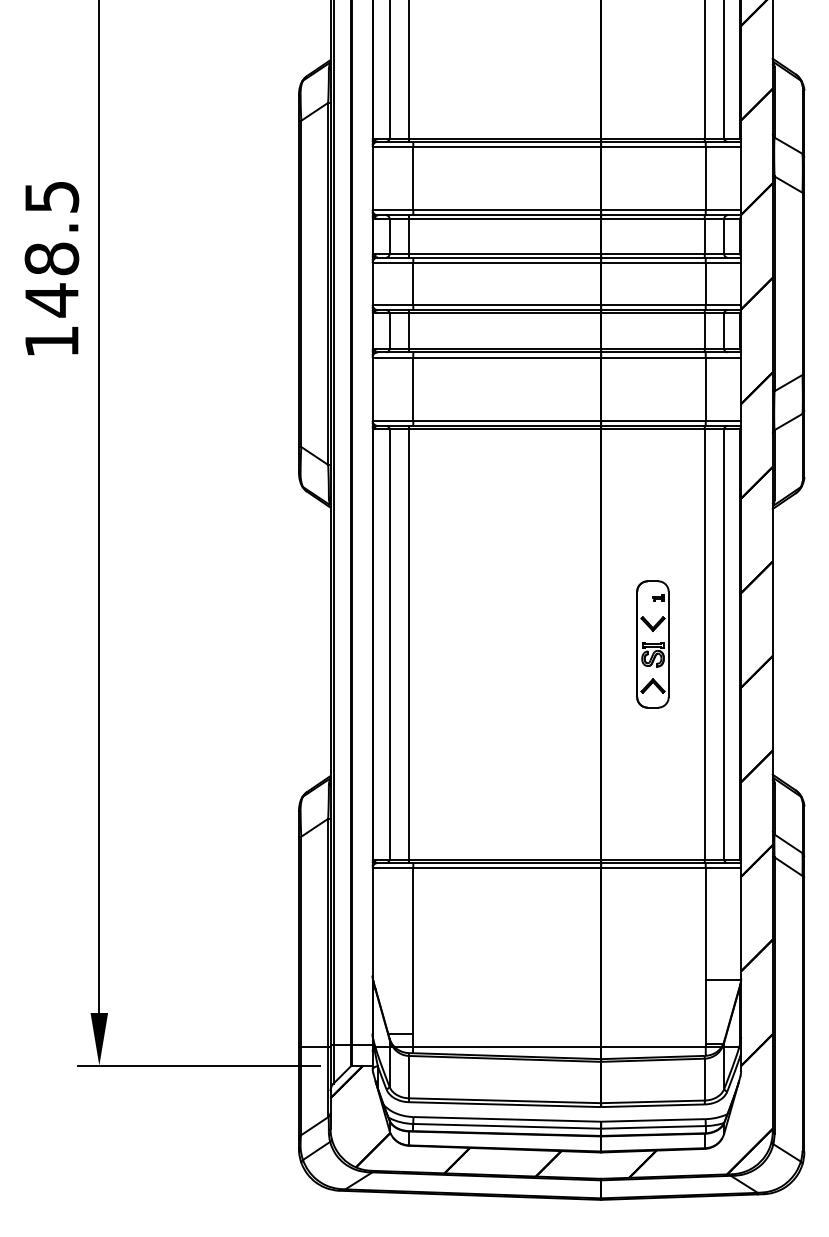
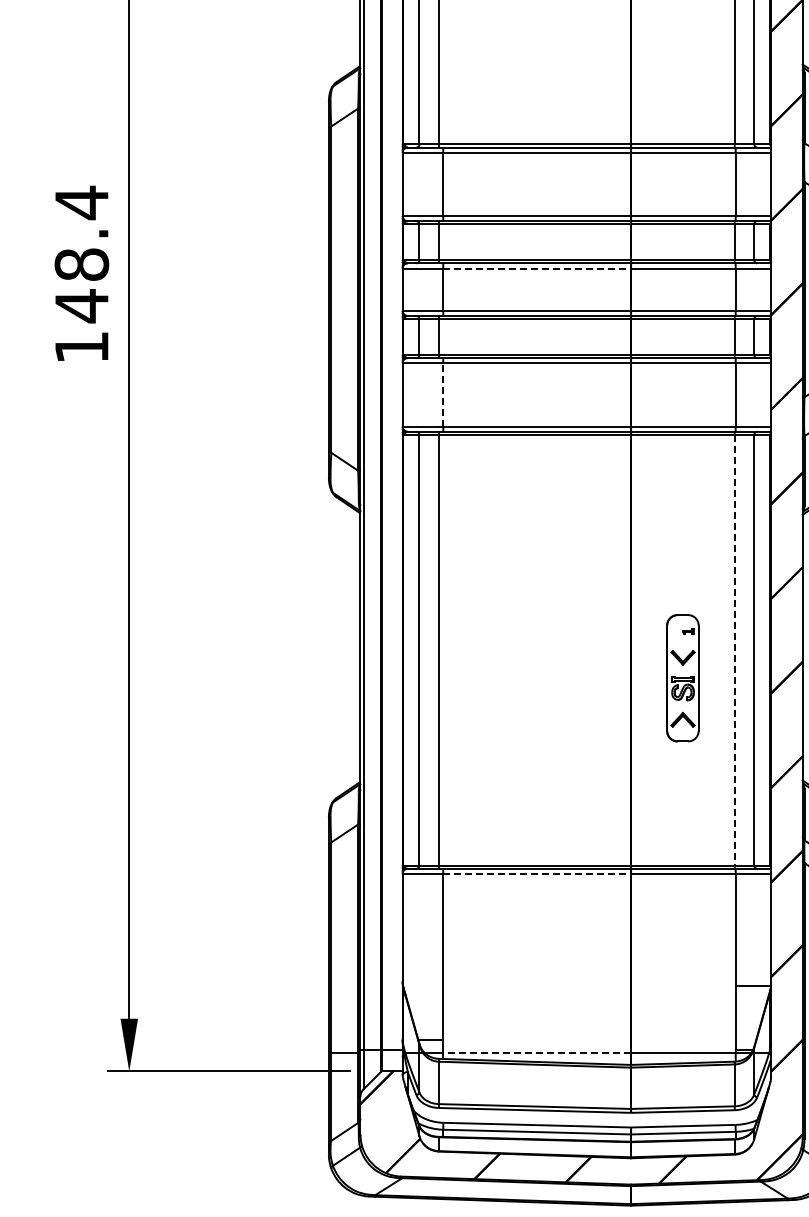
text: (52, 197) -> (82, 203), 148.5 -> 148.4
line: (507, 262) -> (537, 268), solid -> dashed
line: (413, 389) -> (443, 395), solid -> dashed
part: (652, 644) -> (682, 678), moved
line: (704, 644) -> (734, 650), solid -> dashed
line: (507, 868) -> (537, 874), solid -> dashed
line: (507, 1047) -> (537, 1053), solid -> dashed

